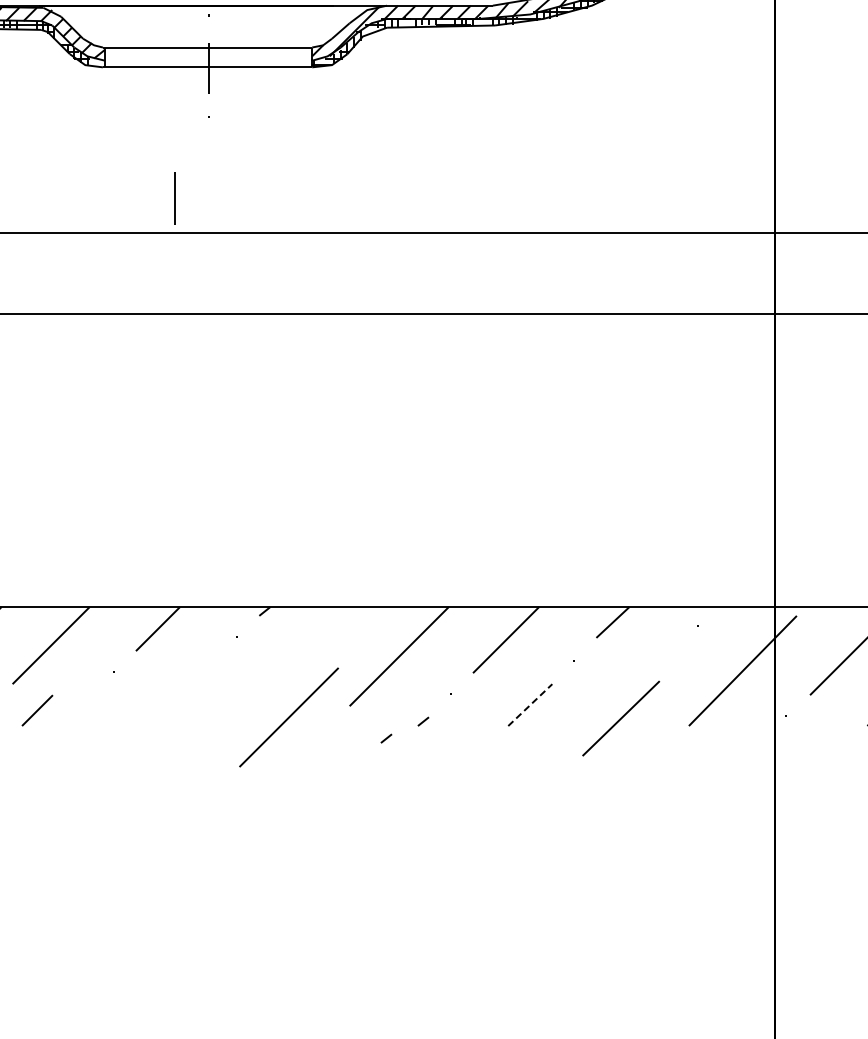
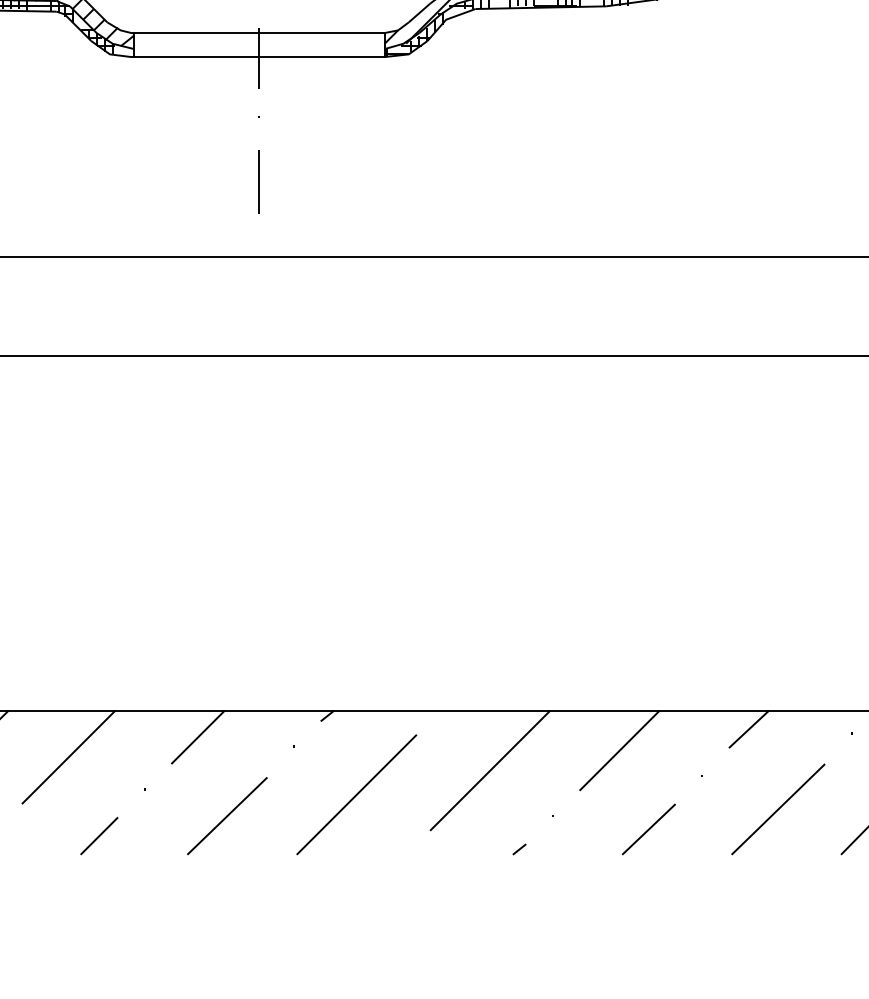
line: (174, 198) -> (259, 181), moved
line: (181, 693) -> (226, 815), added
line: (530, 704) -> (649, 828), dashed -> solid
line: (37, 710) -> (99, 835), moved
line: (288, 717) -> (356, 794), moved
line: (621, 718) -> (778, 809), moved
line: (386, 738) -> (474, 869), removed

